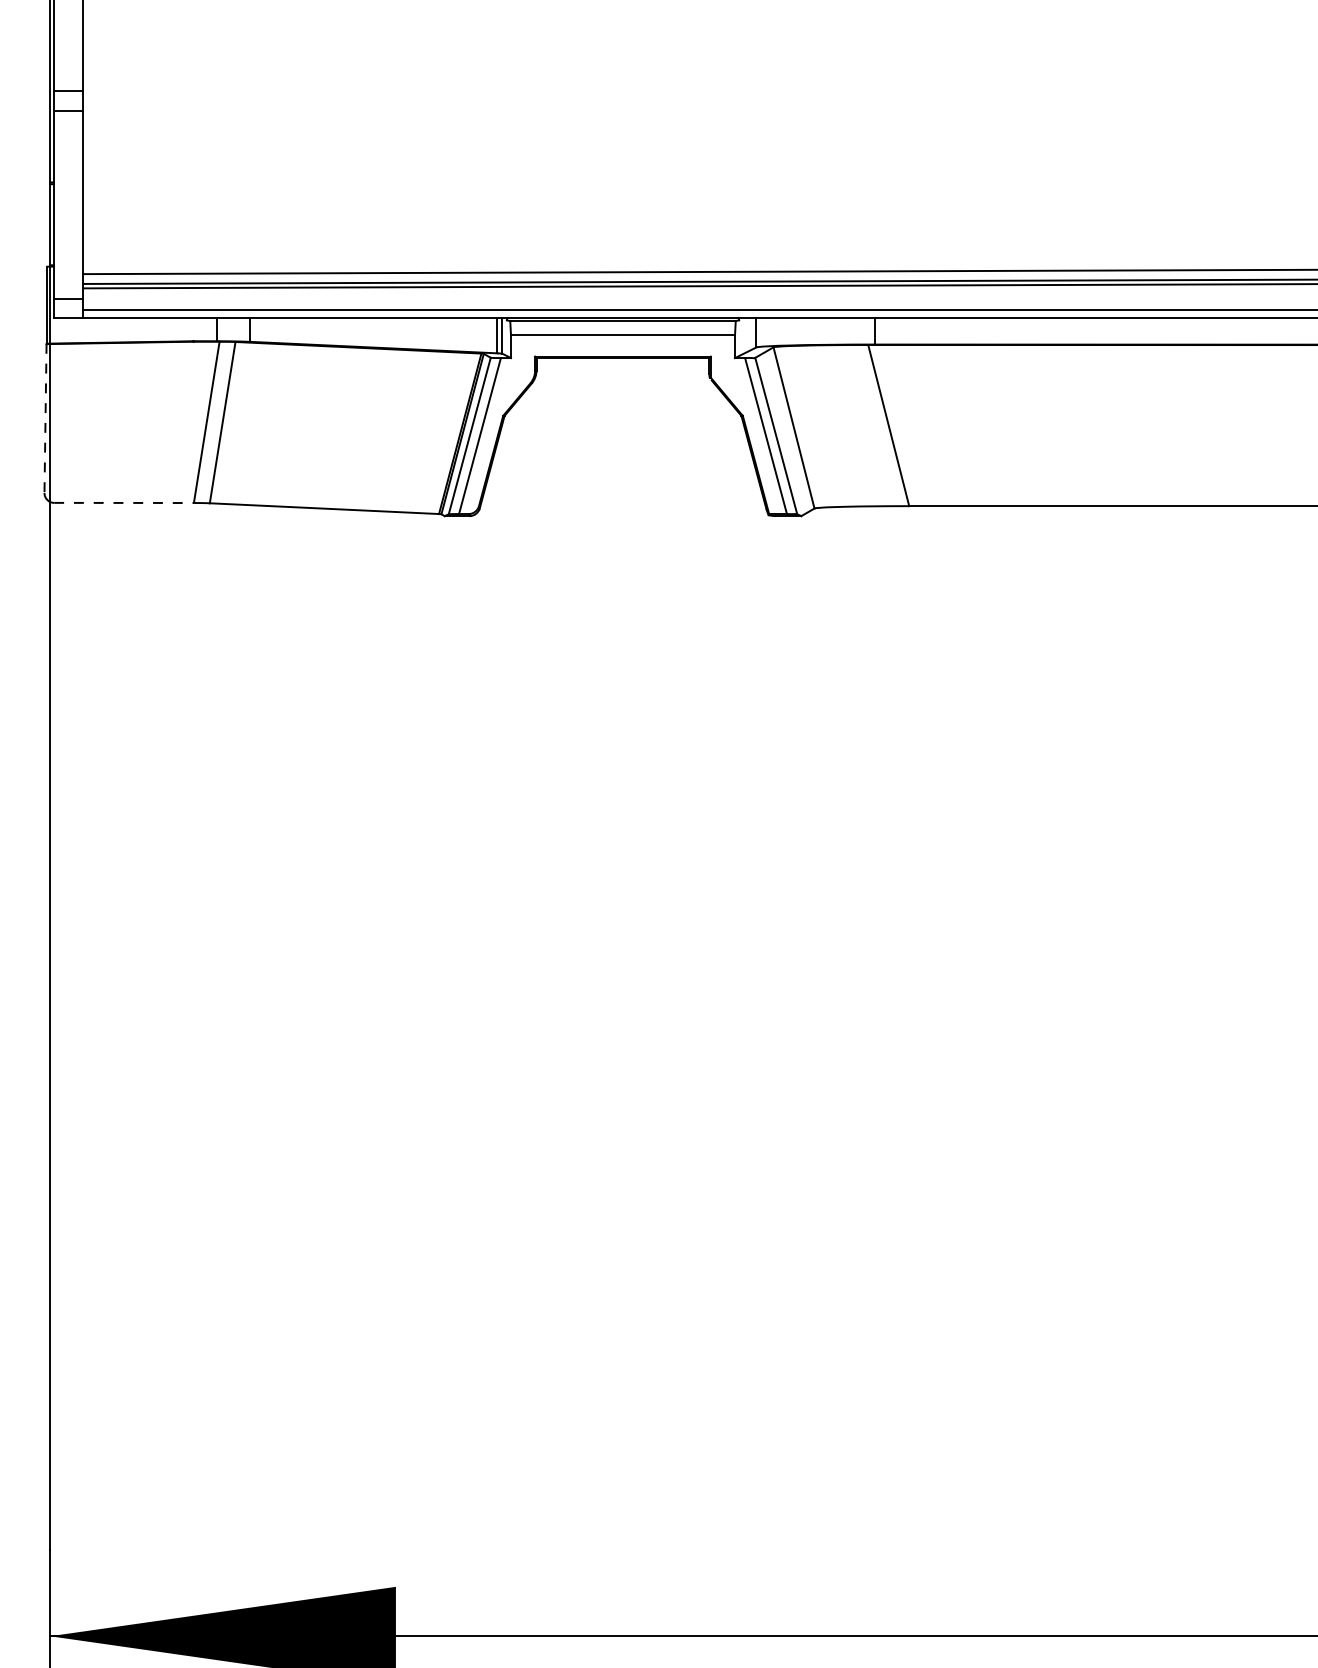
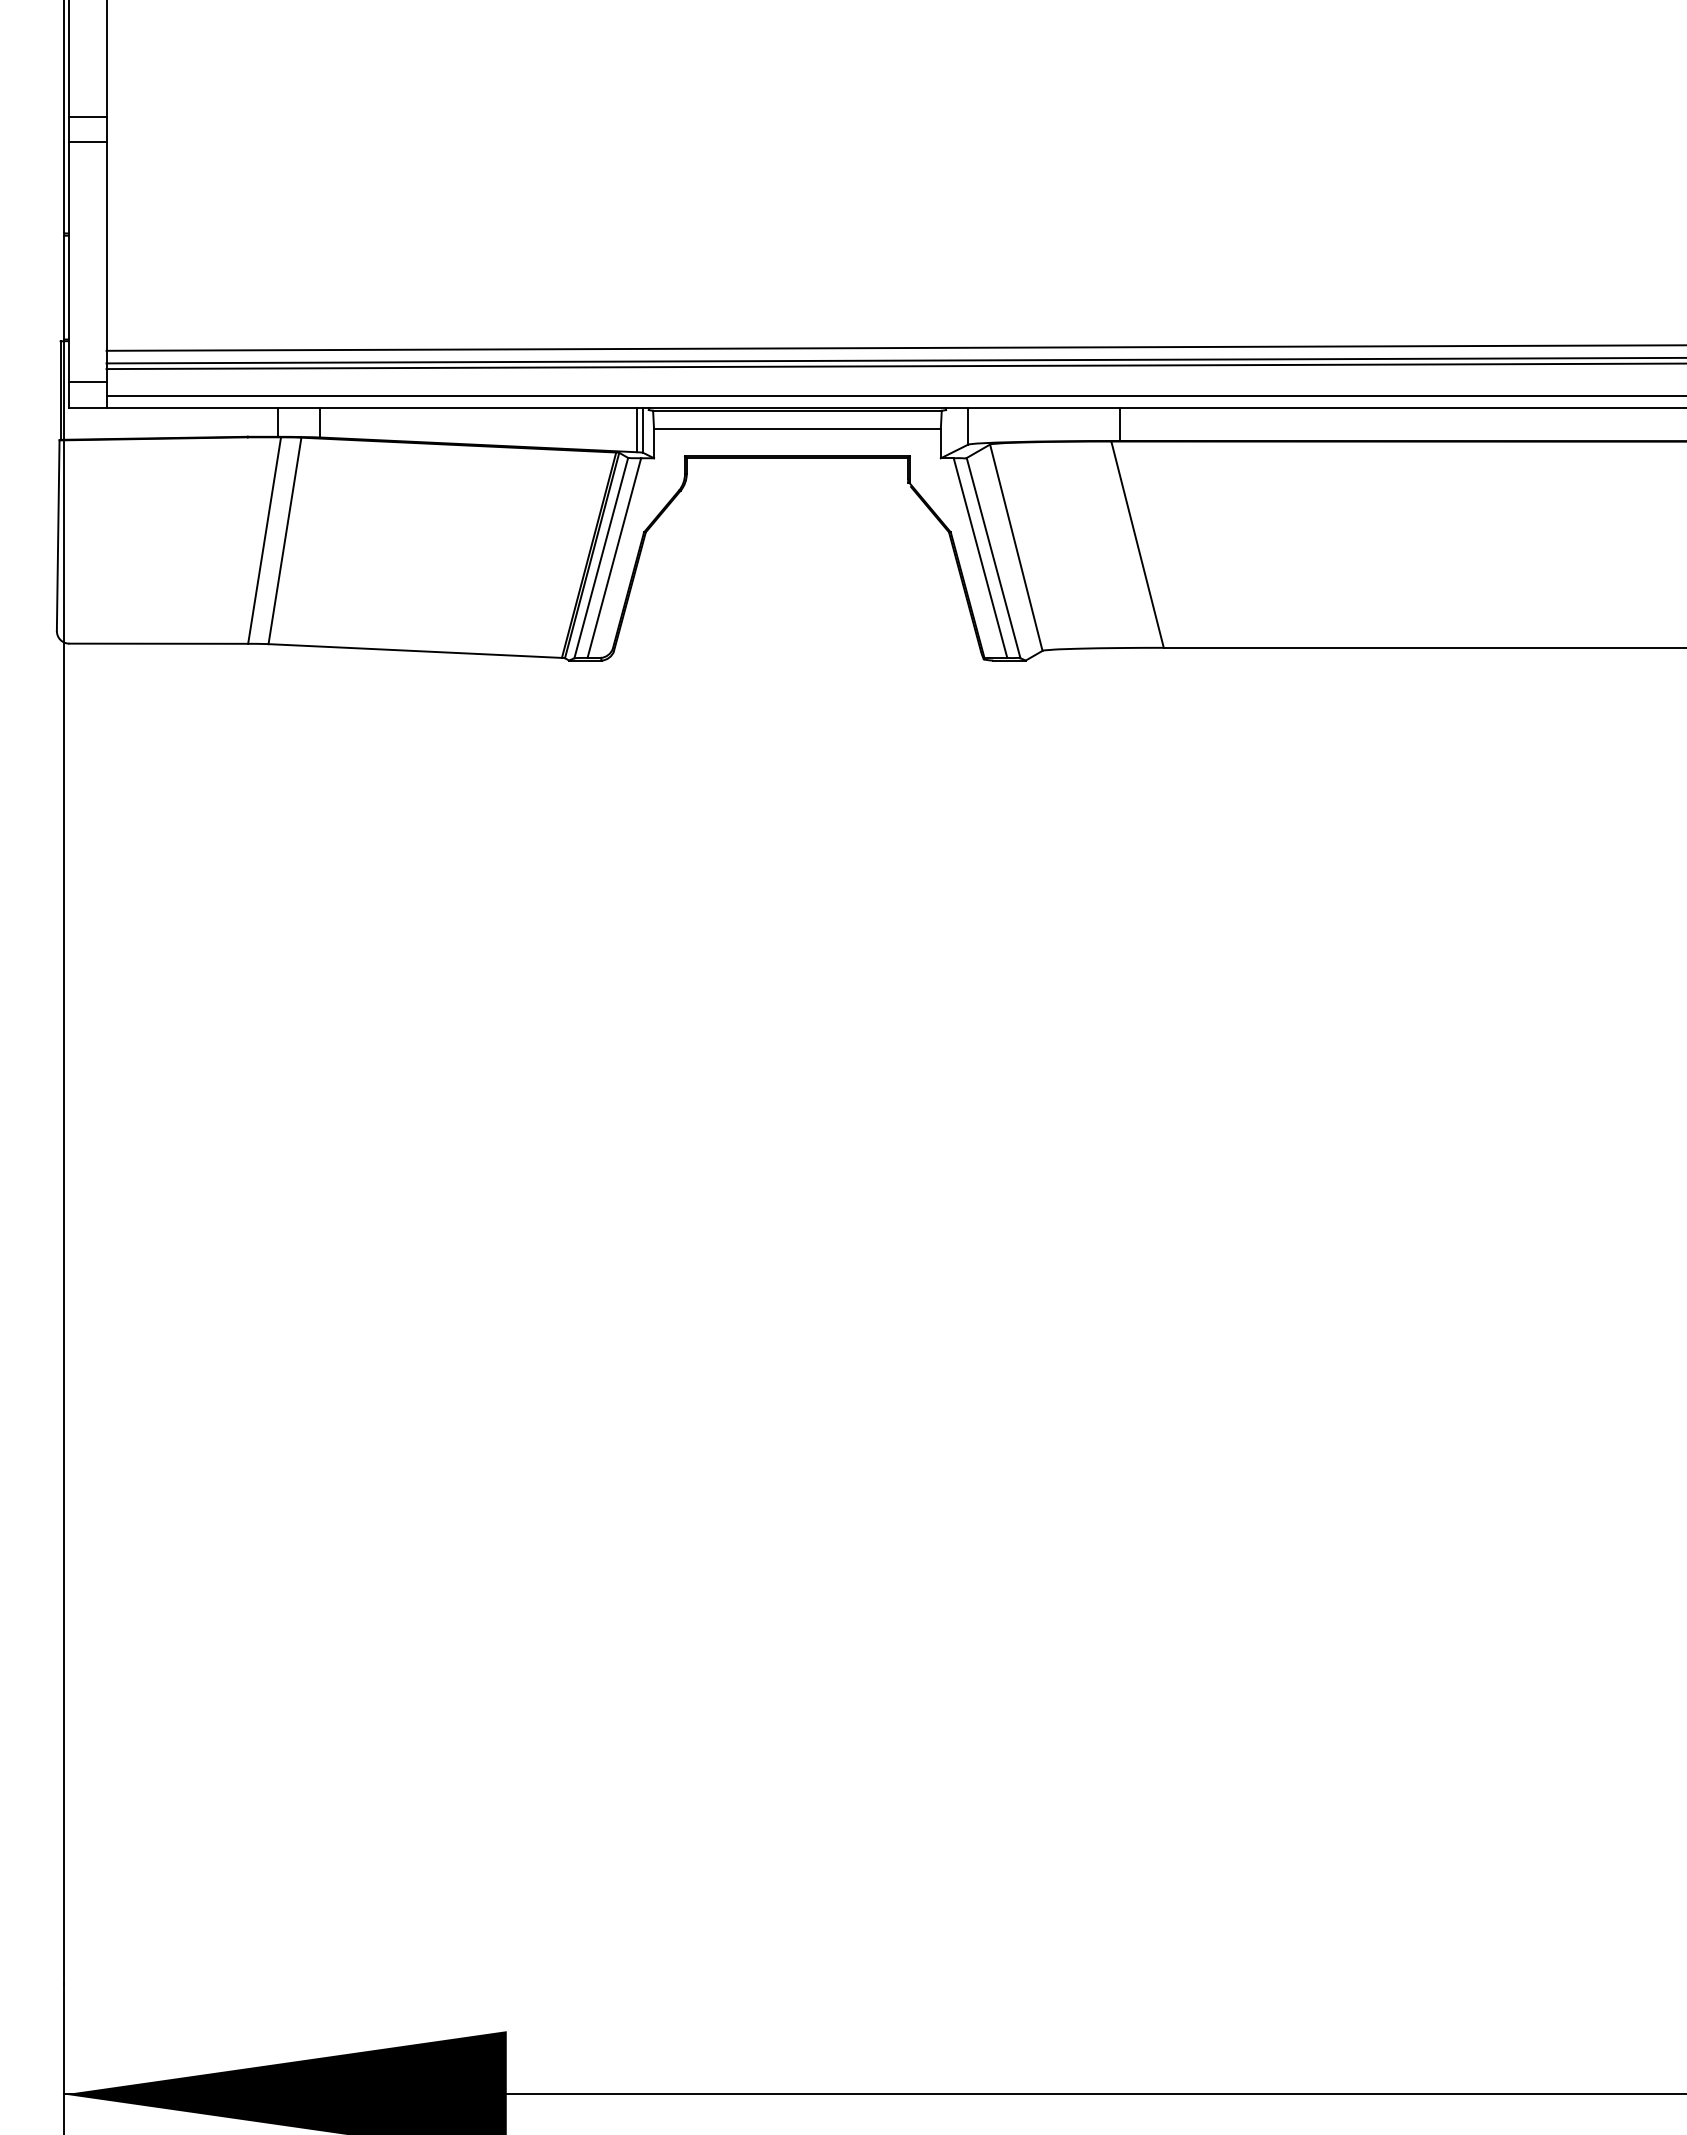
line: (45, 419) -> (58, 536), dashed -> solid
line: (124, 502) -> (159, 643), dashed -> solid

